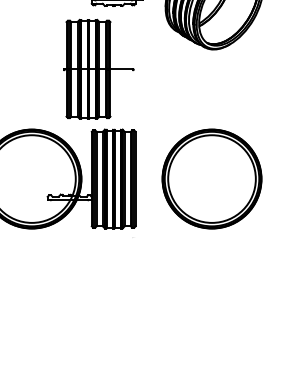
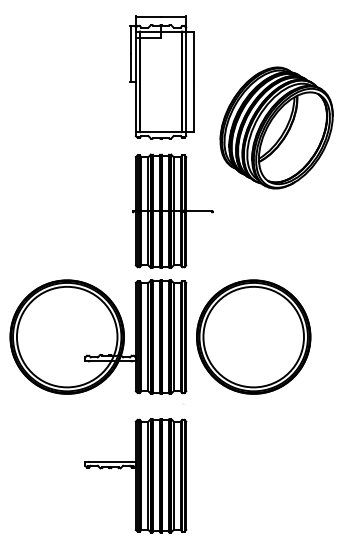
part: (98, 68) -> (172, 210), moved
part: (211, 178) -> (253, 336), moved
part: (91, 299) -> (135, 475), added

